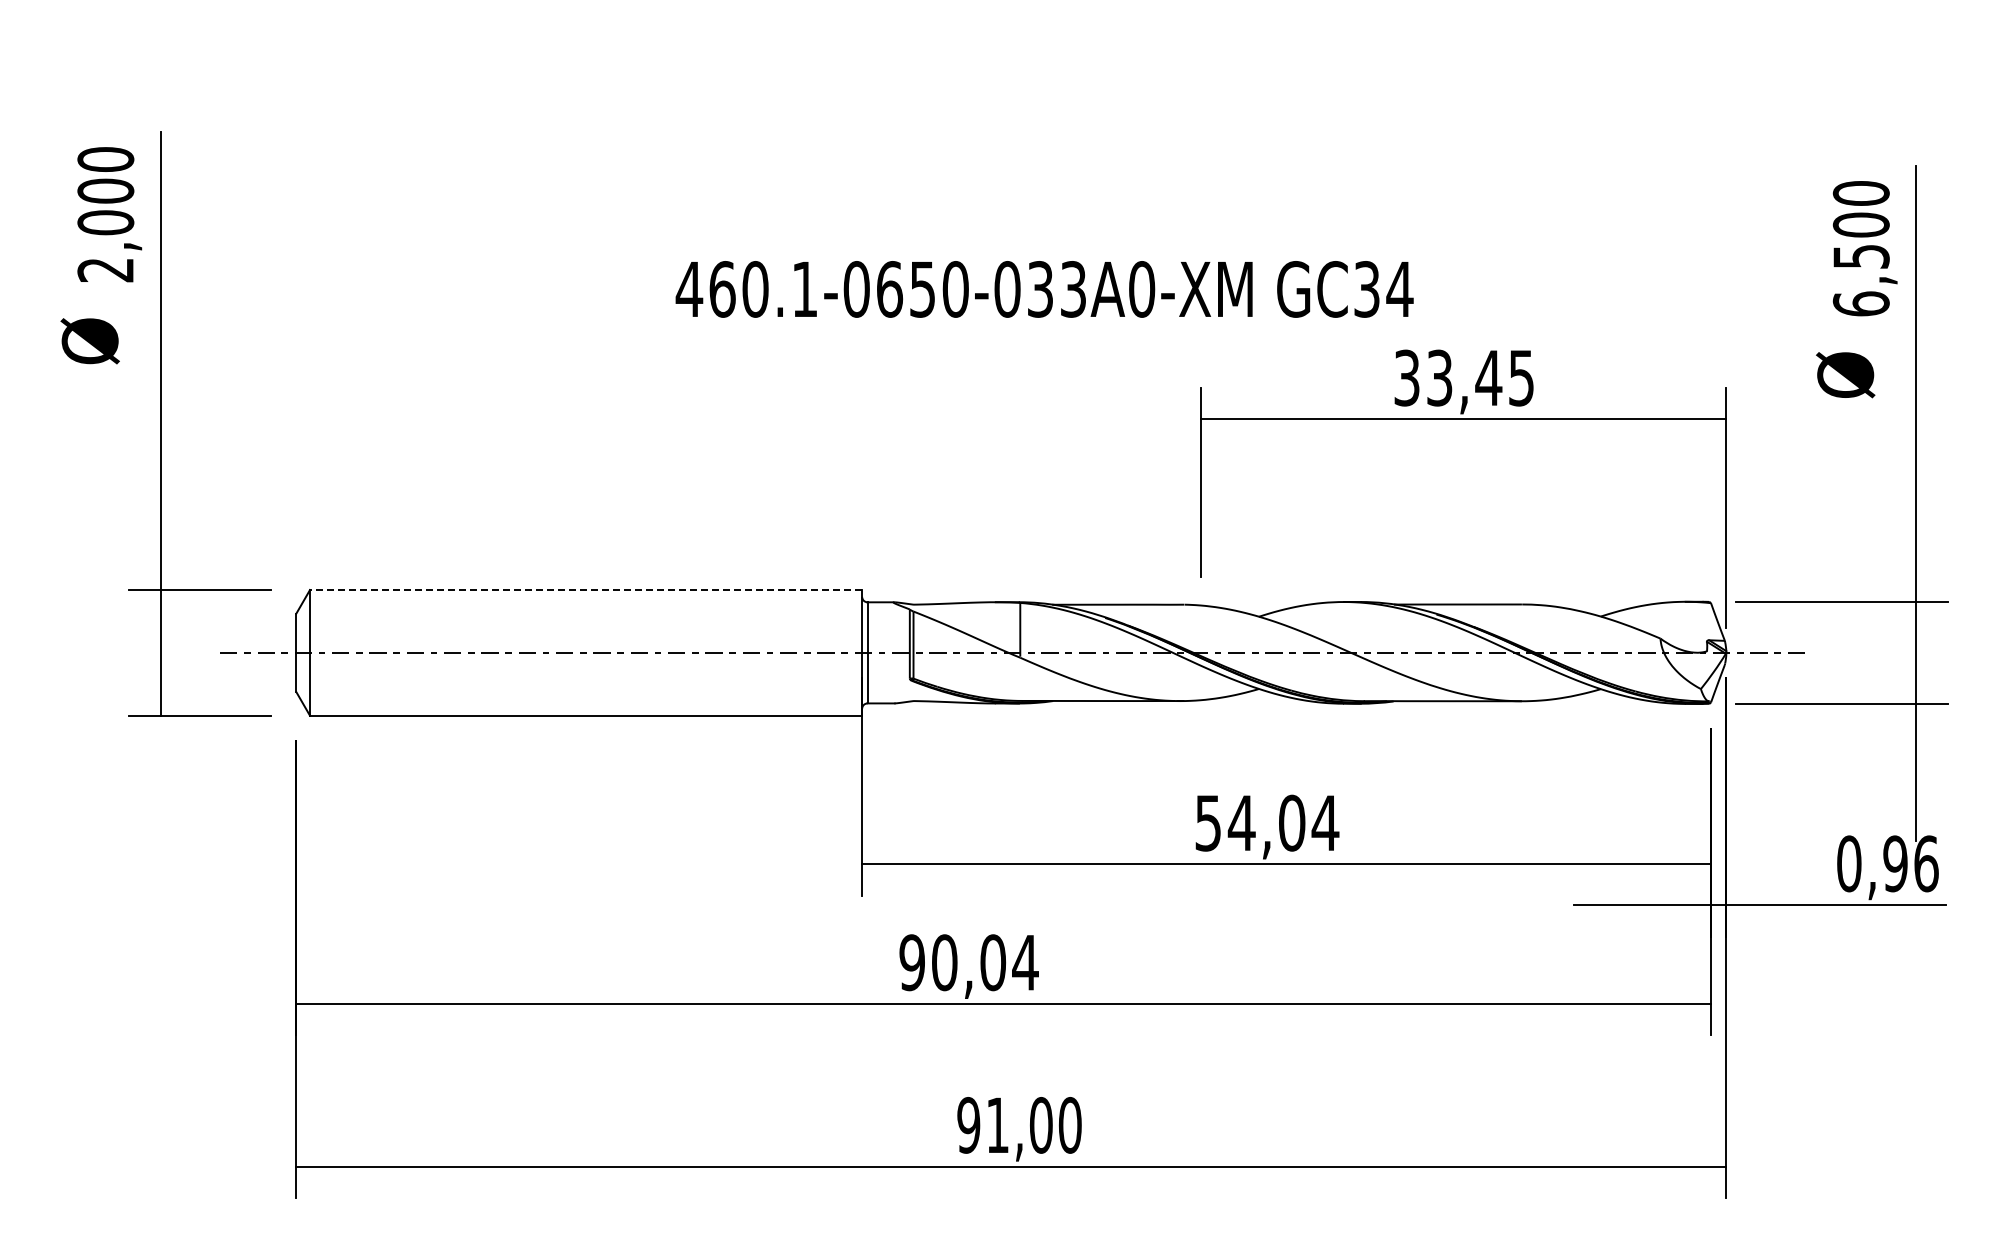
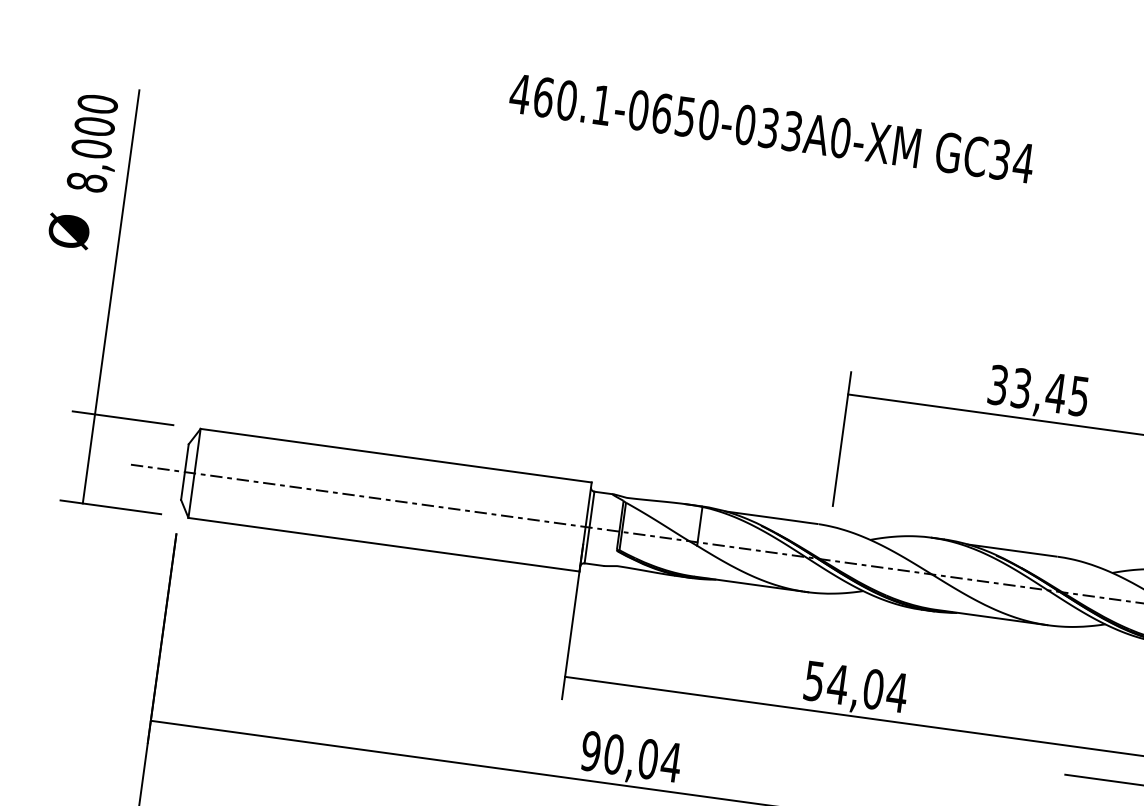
text: (105, 269) -> (86, 182), 2,000 -> 8,000
text: (1044, 289) -> (771, 128), moved
line: (585, 590) -> (395, 455), dashed -> solid

